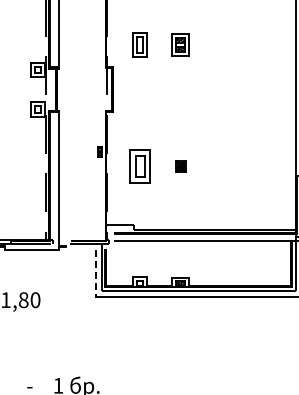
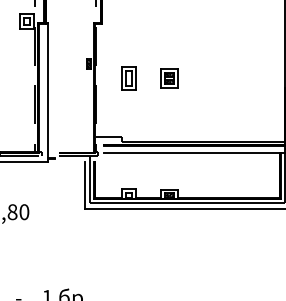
part: (139, 166) -> (128, 78), size x0.71
part: (180, 166) -> (169, 78), size x1.67
line: (95, 273) -> (84, 185), dashed -> solid

